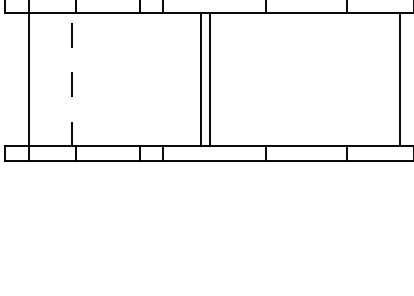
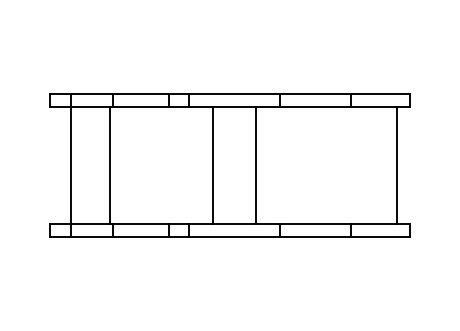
line: (71, 79) -> (109, 165), dashed -> solid
line: (200, 79) -> (212, 165), moved
line: (209, 79) -> (255, 165), moved

